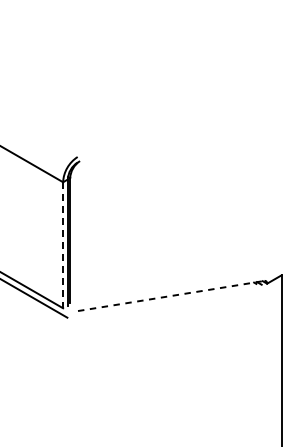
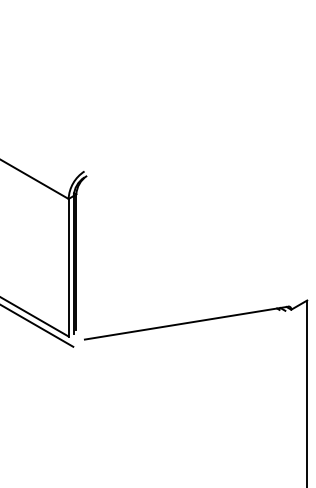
line: (63, 245) -> (68, 267), dashed -> solid
line: (172, 296) -> (187, 323), dashed -> solid

